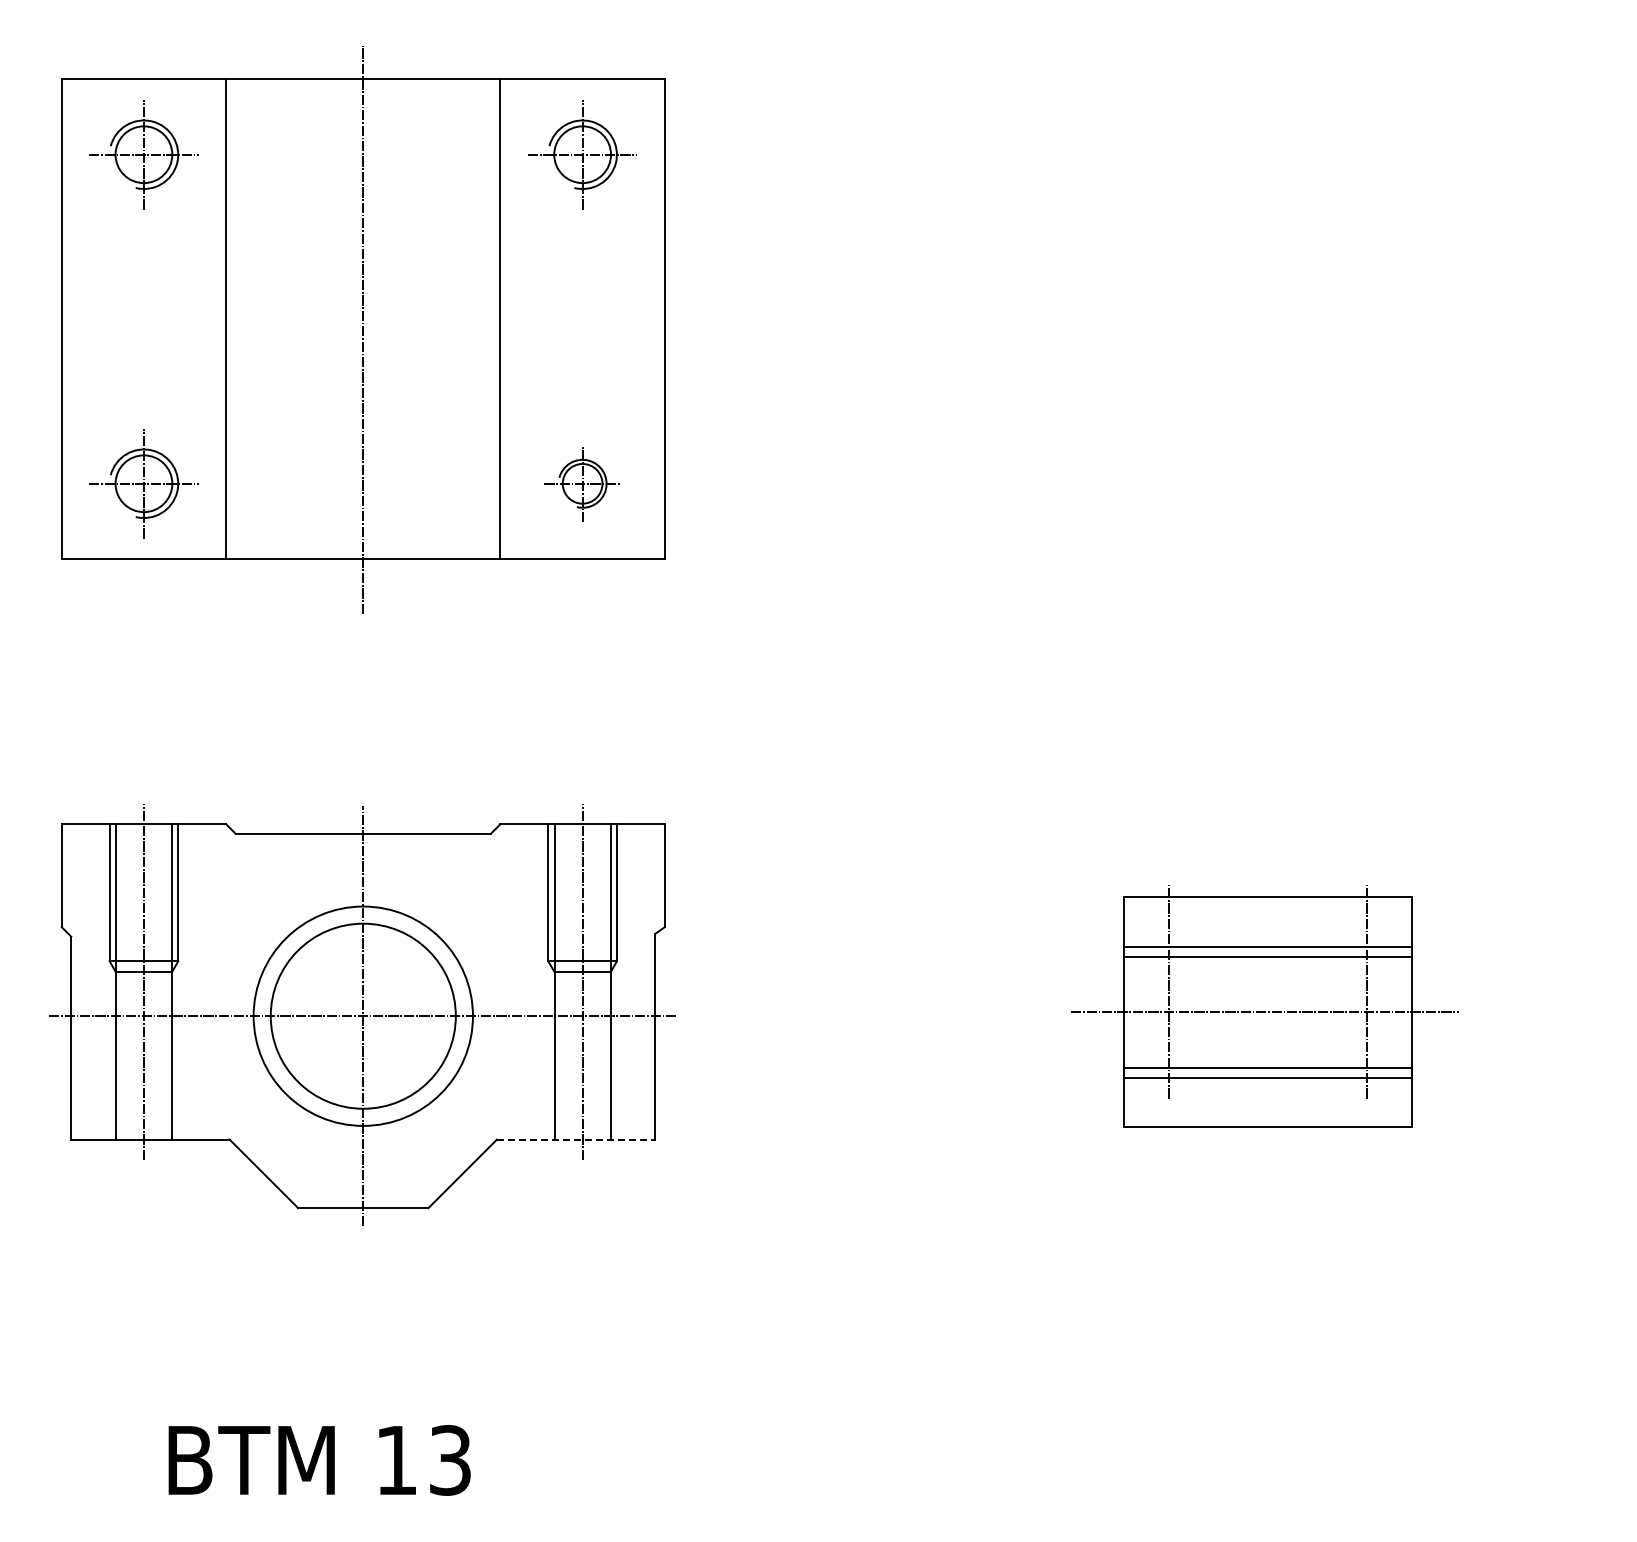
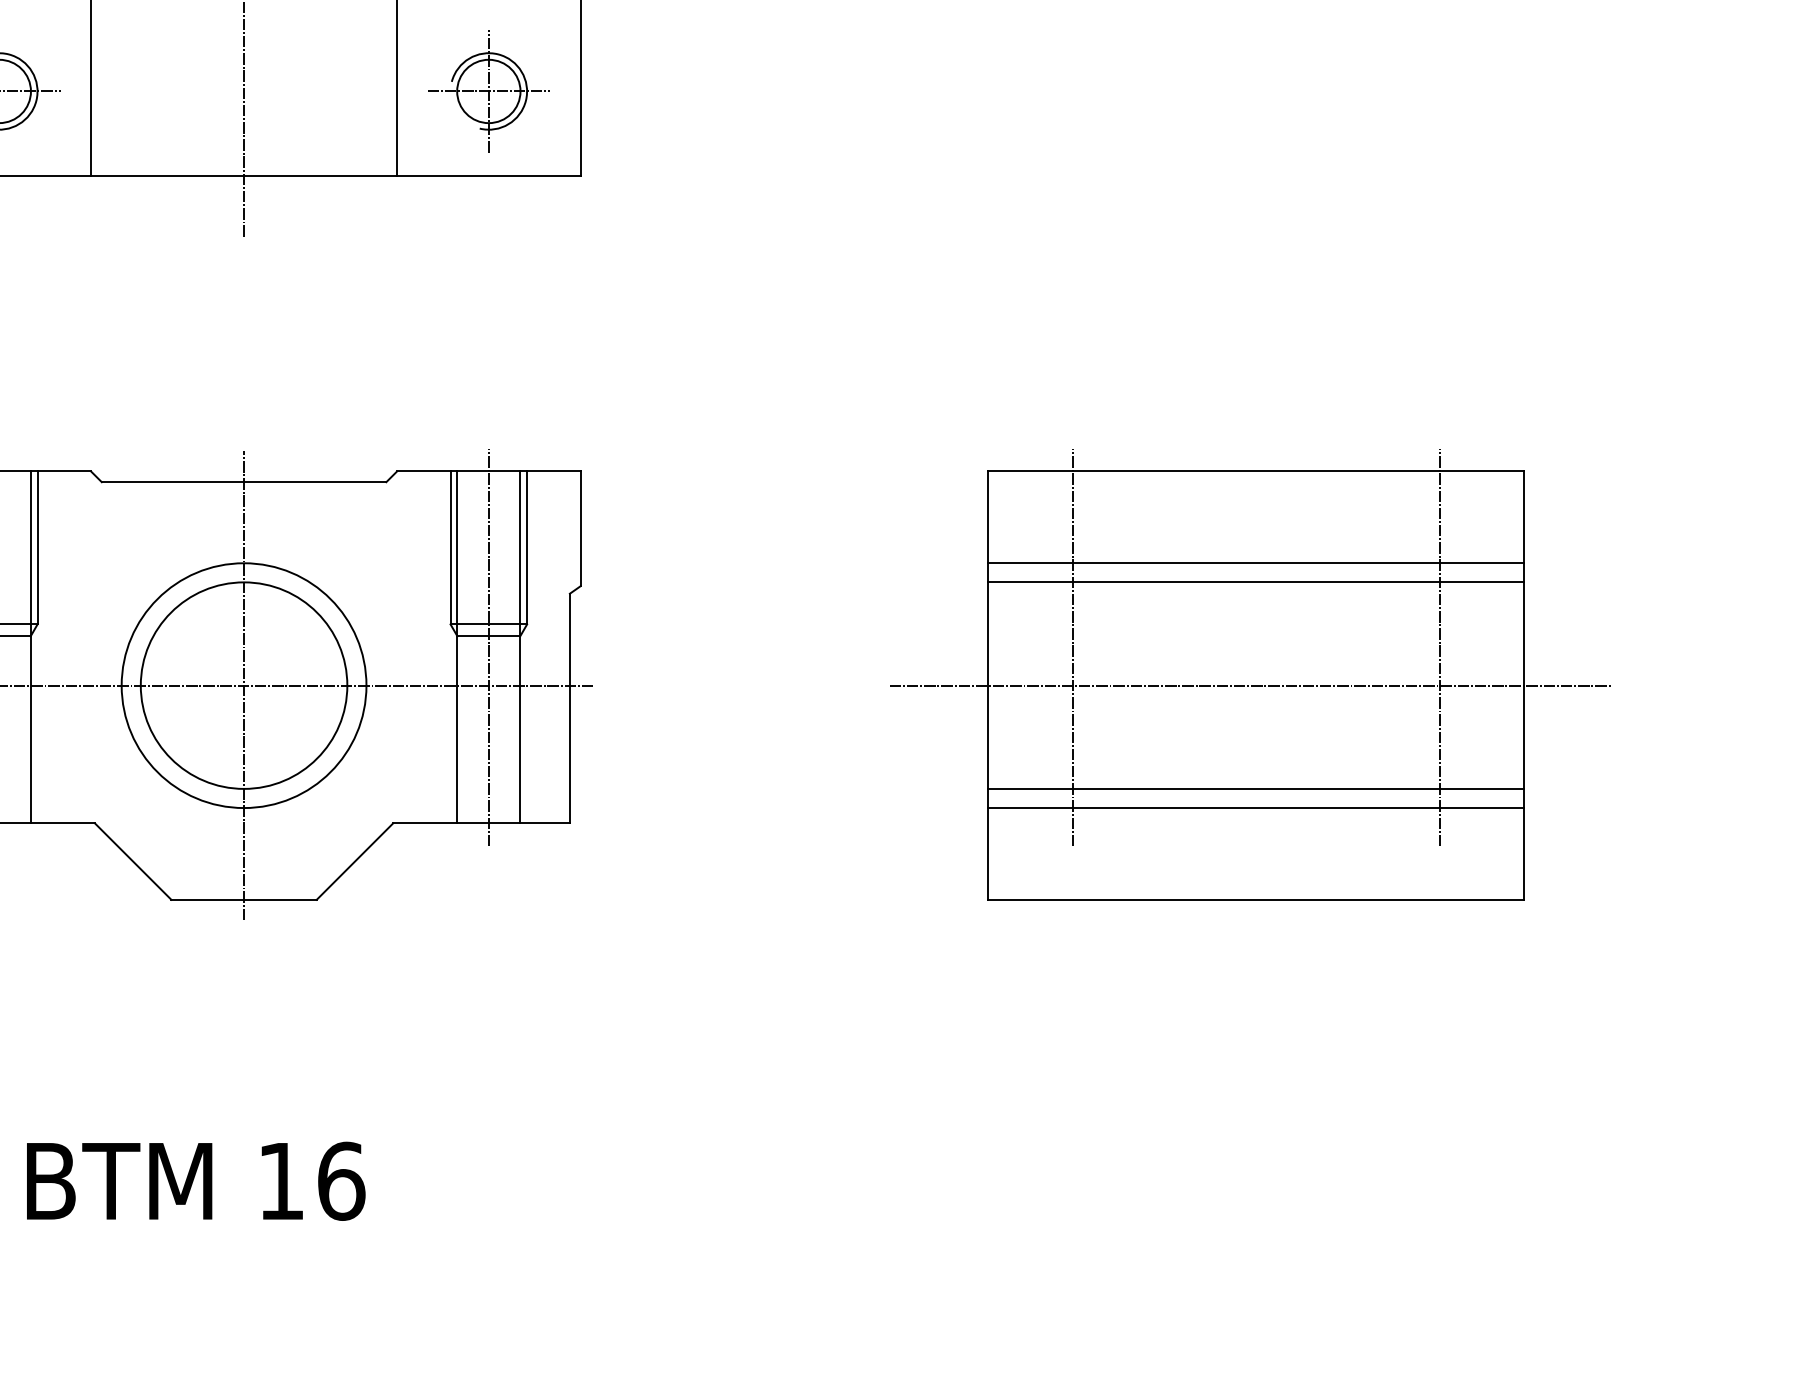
part: (582, 483) -> (488, 91), size x1.43
part: (1264, 1006) -> (1249, 674), size x1.67
line: (576, 1139) -> (481, 823), dashed -> solid
text: (450, 1460) -> (341, 1181), 13 -> 16

